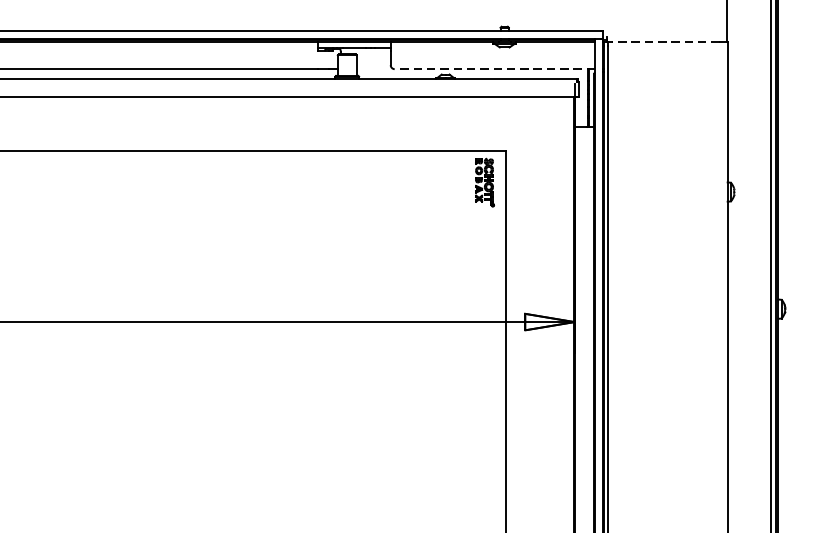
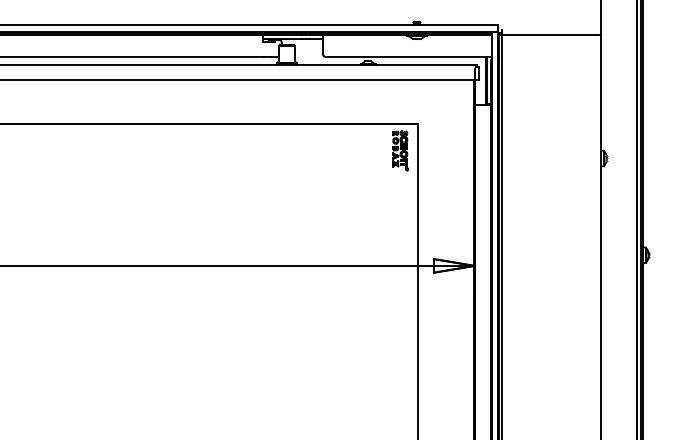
line: (666, 41) -> (550, 34), dashed -> solid
line: (494, 69) -> (408, 57), dashed -> solid

